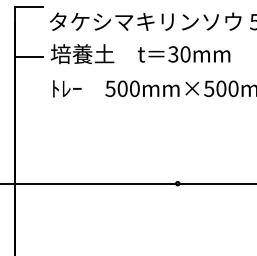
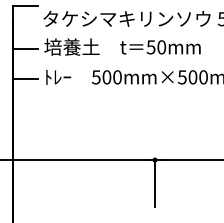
text: (173, 53) -> (151, 46), 30mm -> 50mm
line: (29, 91) -> (25, 79), added
line: (177, 210) -> (154, 183), added

